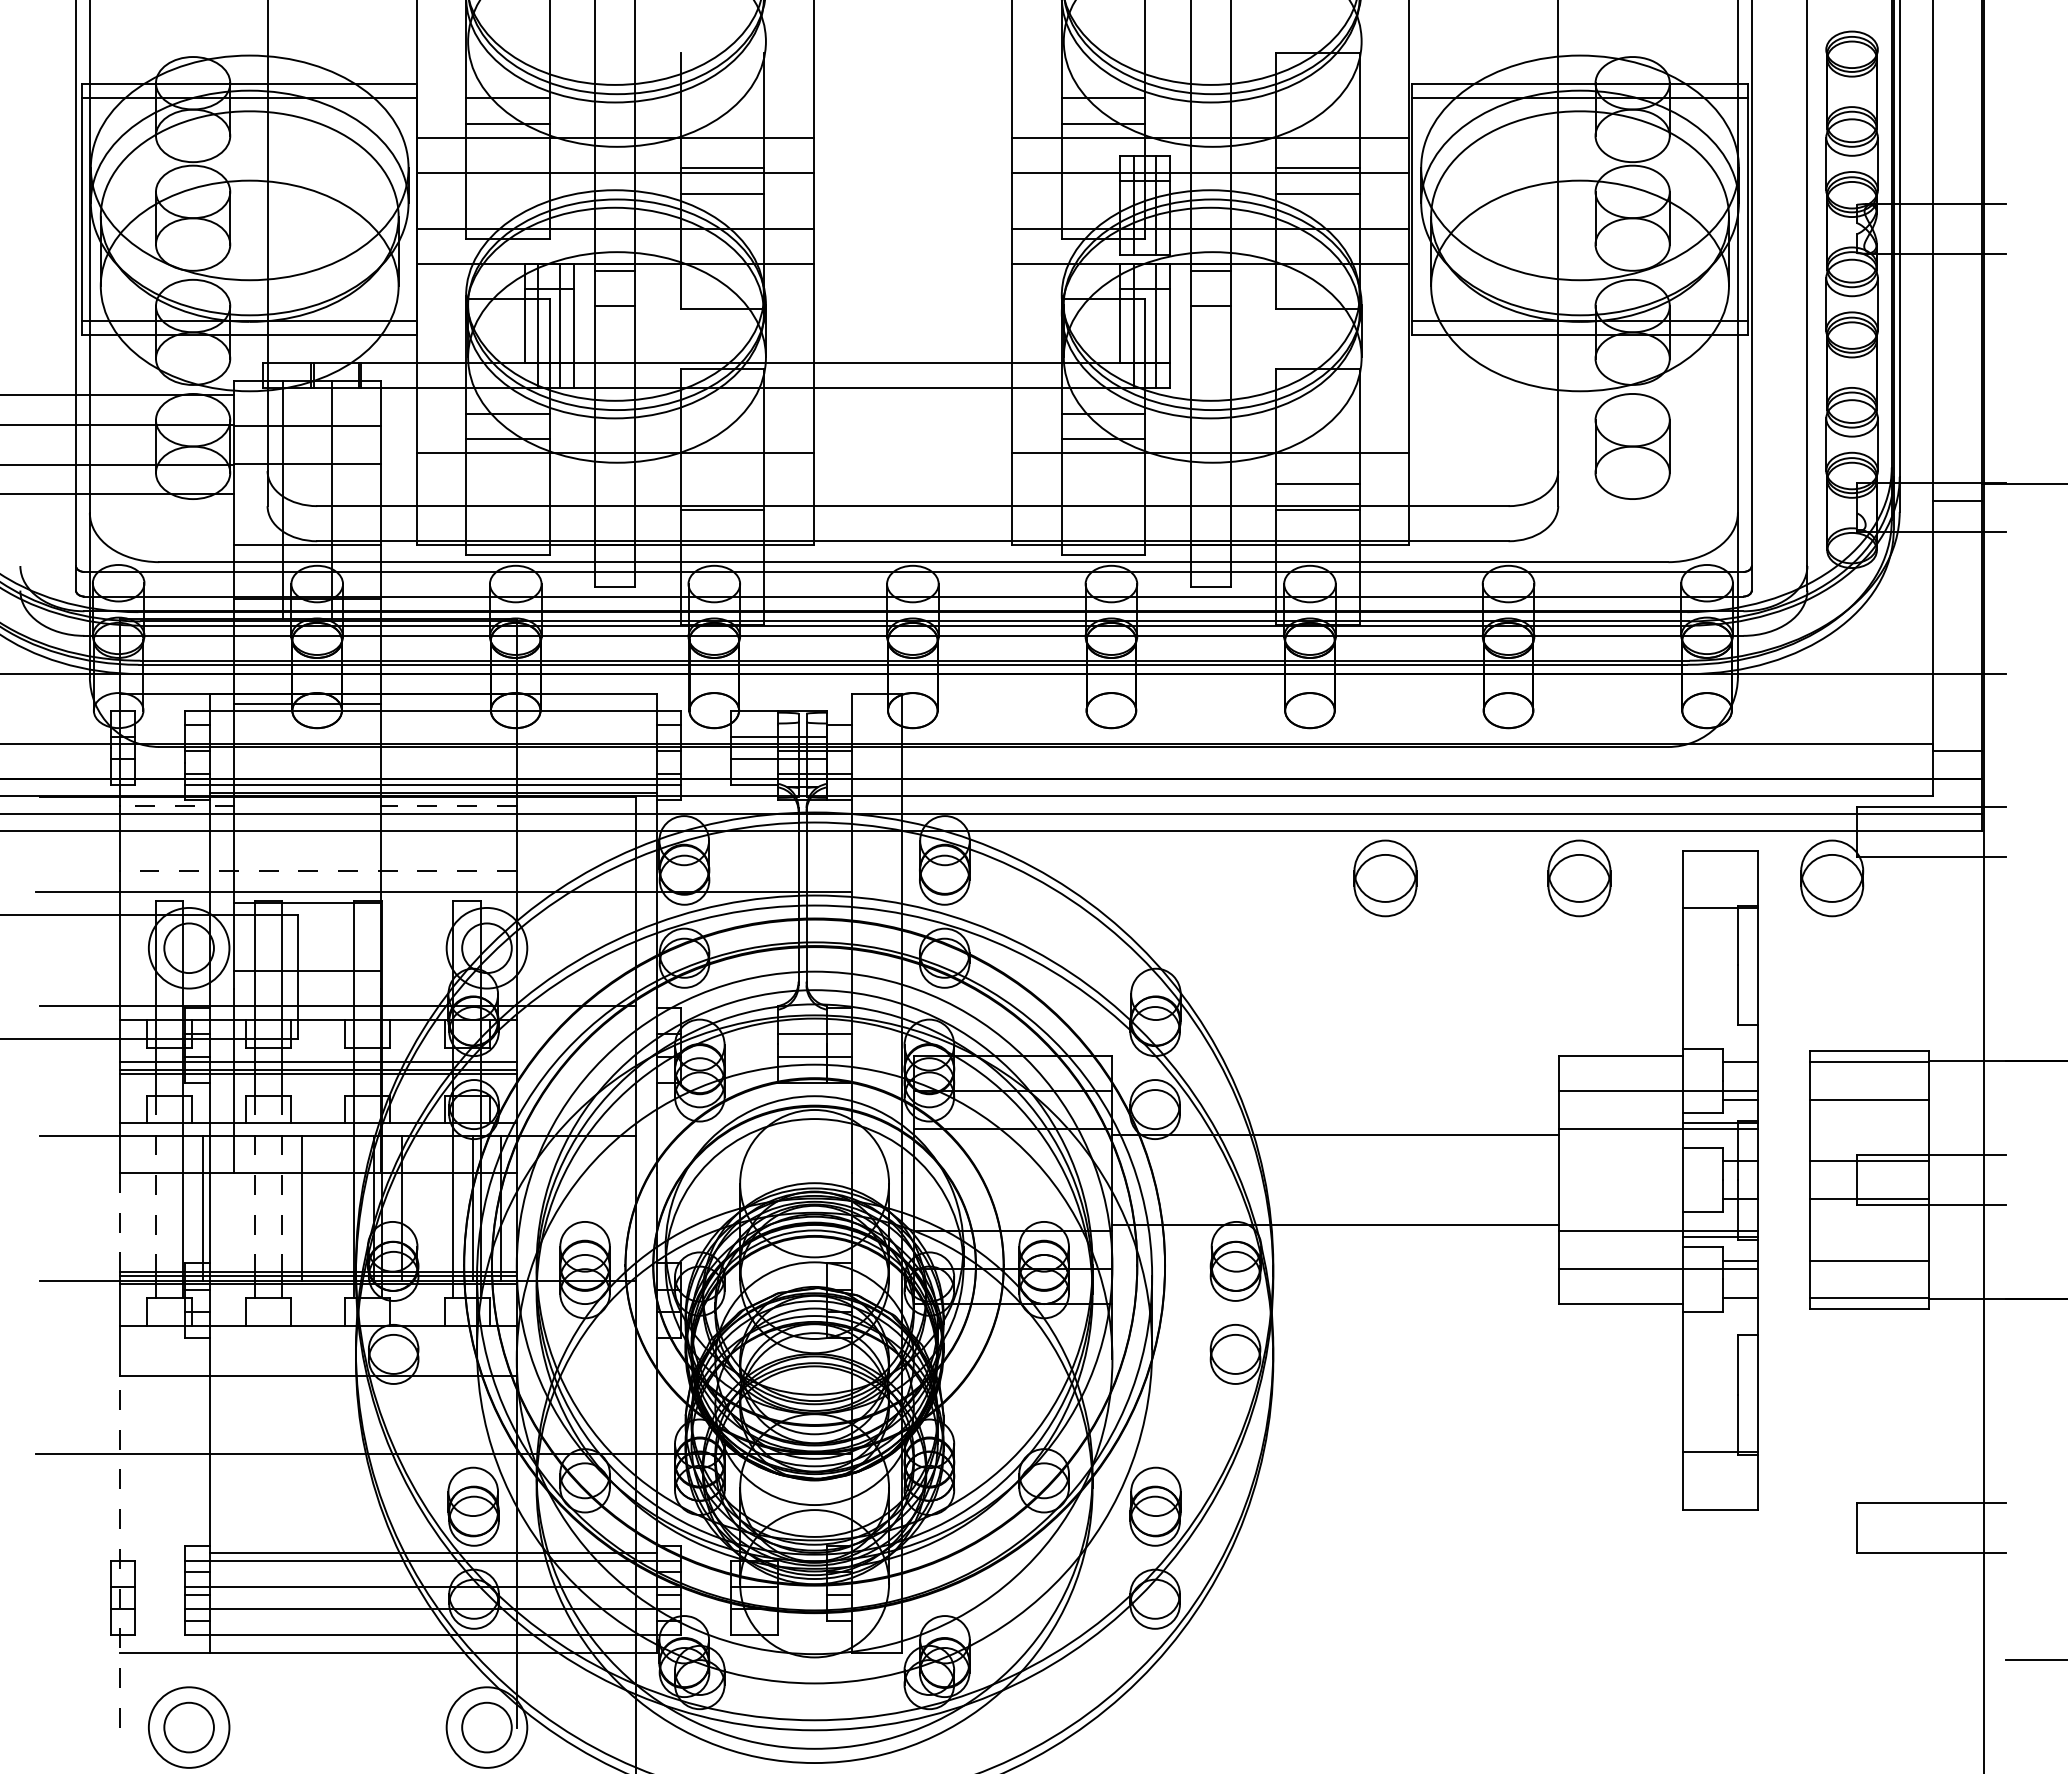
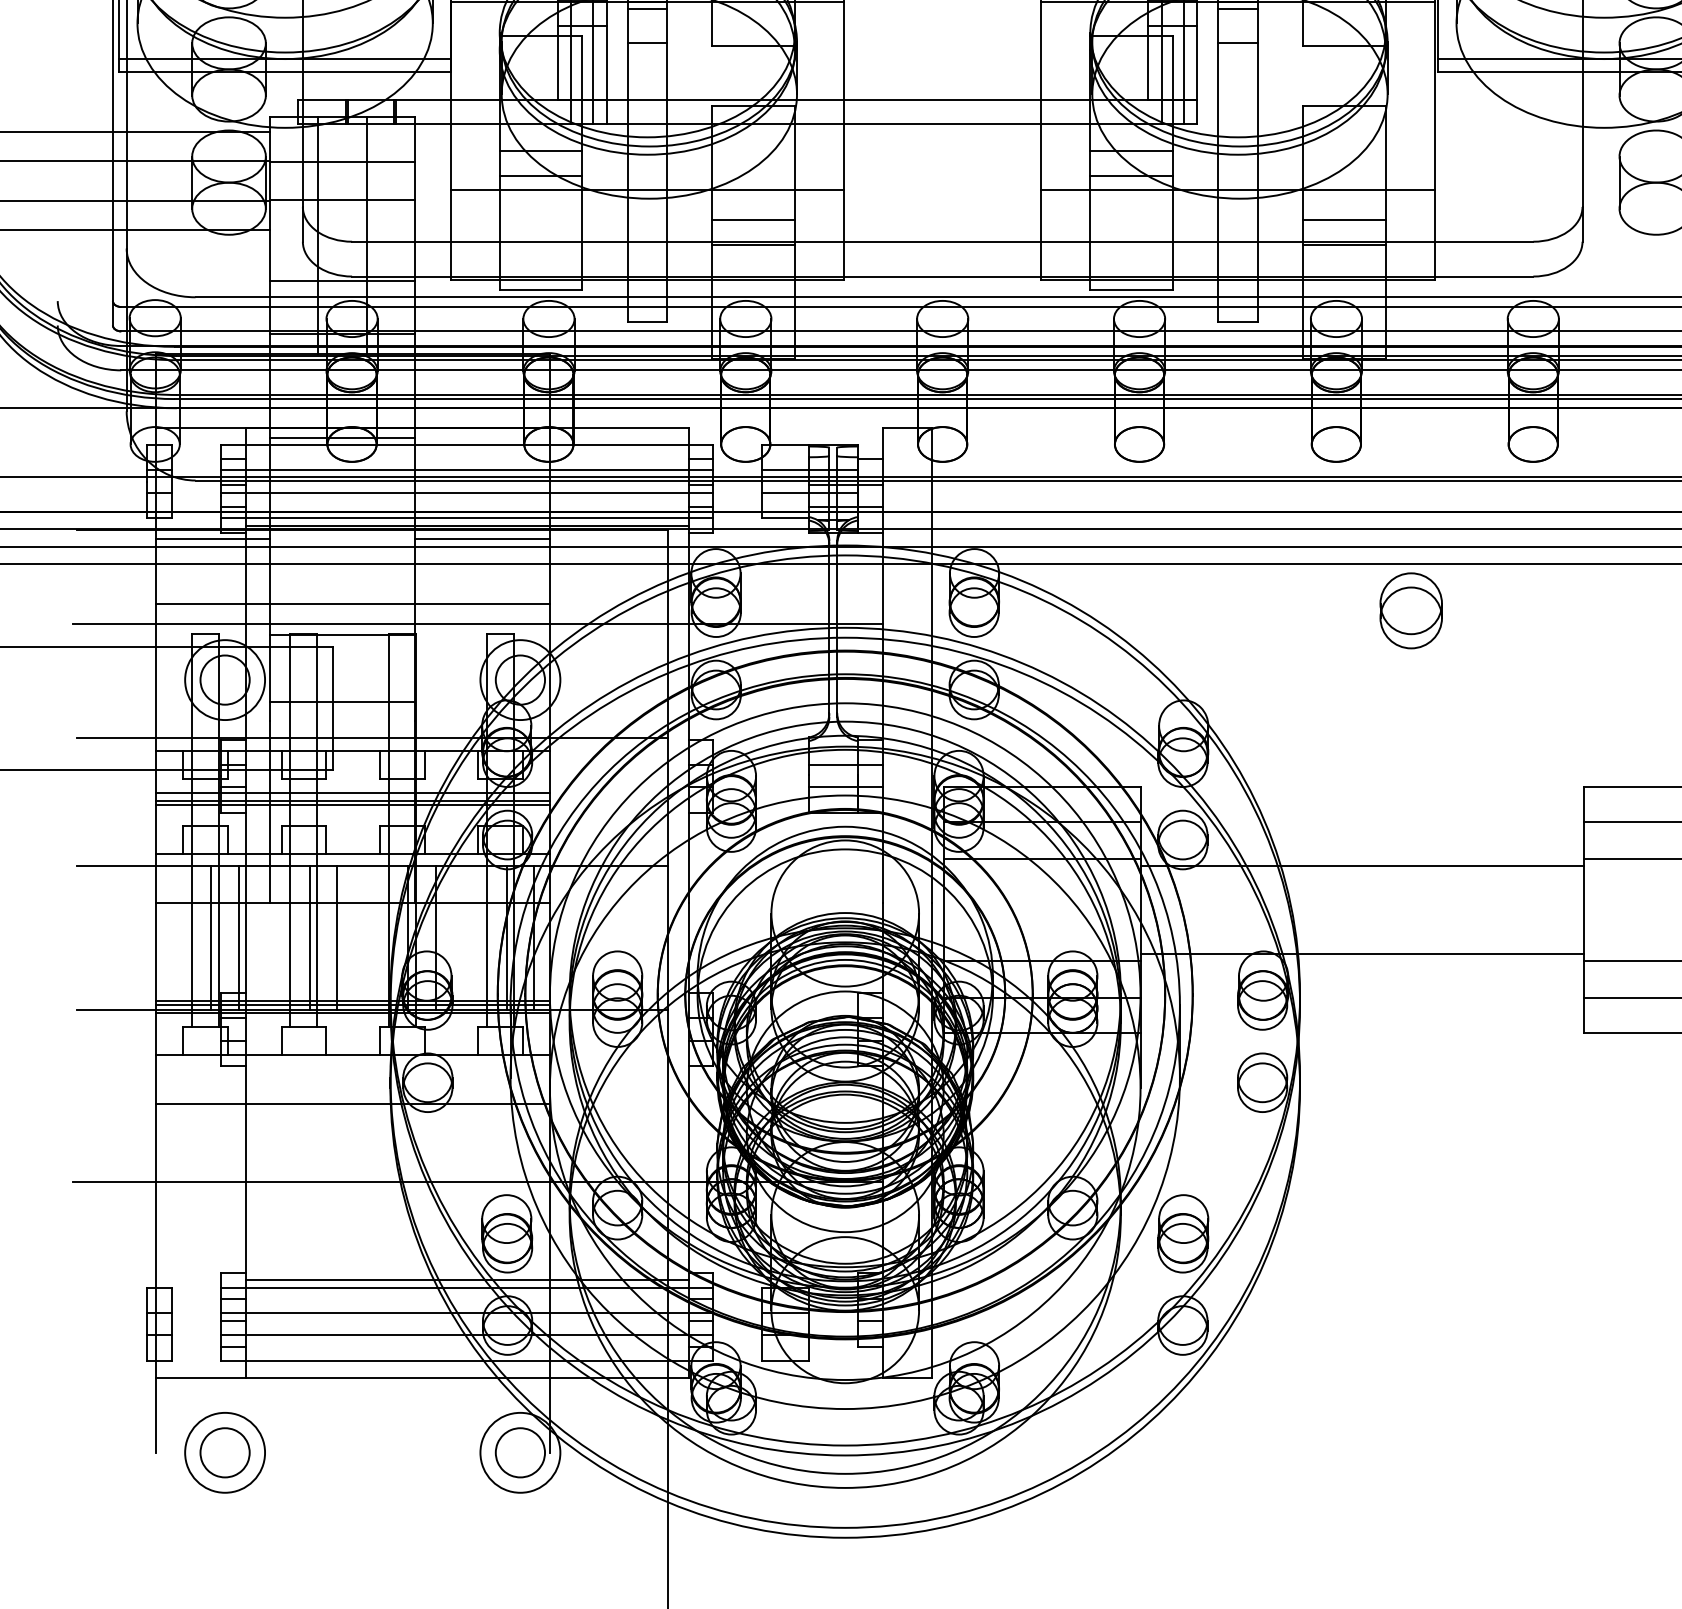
line: (721, 484) -> (752, 220), added
line: (433, 736) -> (467, 470), added
line: (433, 759) -> (467, 492), added
line: (176, 805) -> (212, 538), dashed -> solid
line: (448, 805) -> (482, 538), dashed -> solid
line: (318, 871) -> (353, 603), dashed -> solid
part: (1579, 878) -> (1603, 610), removed
line: (155, 1184) -> (191, 914), dashed -> solid
line: (254, 1184) -> (289, 914), dashed -> solid
line: (282, 1184) -> (317, 914), dashed -> solid
line: (175, 1207) -> (211, 937), added
line: (274, 1207) -> (309, 937), added
line: (119, 1222) -> (156, 952), dashed -> solid
line: (119, 1551) -> (156, 1278), dashed -> solid

